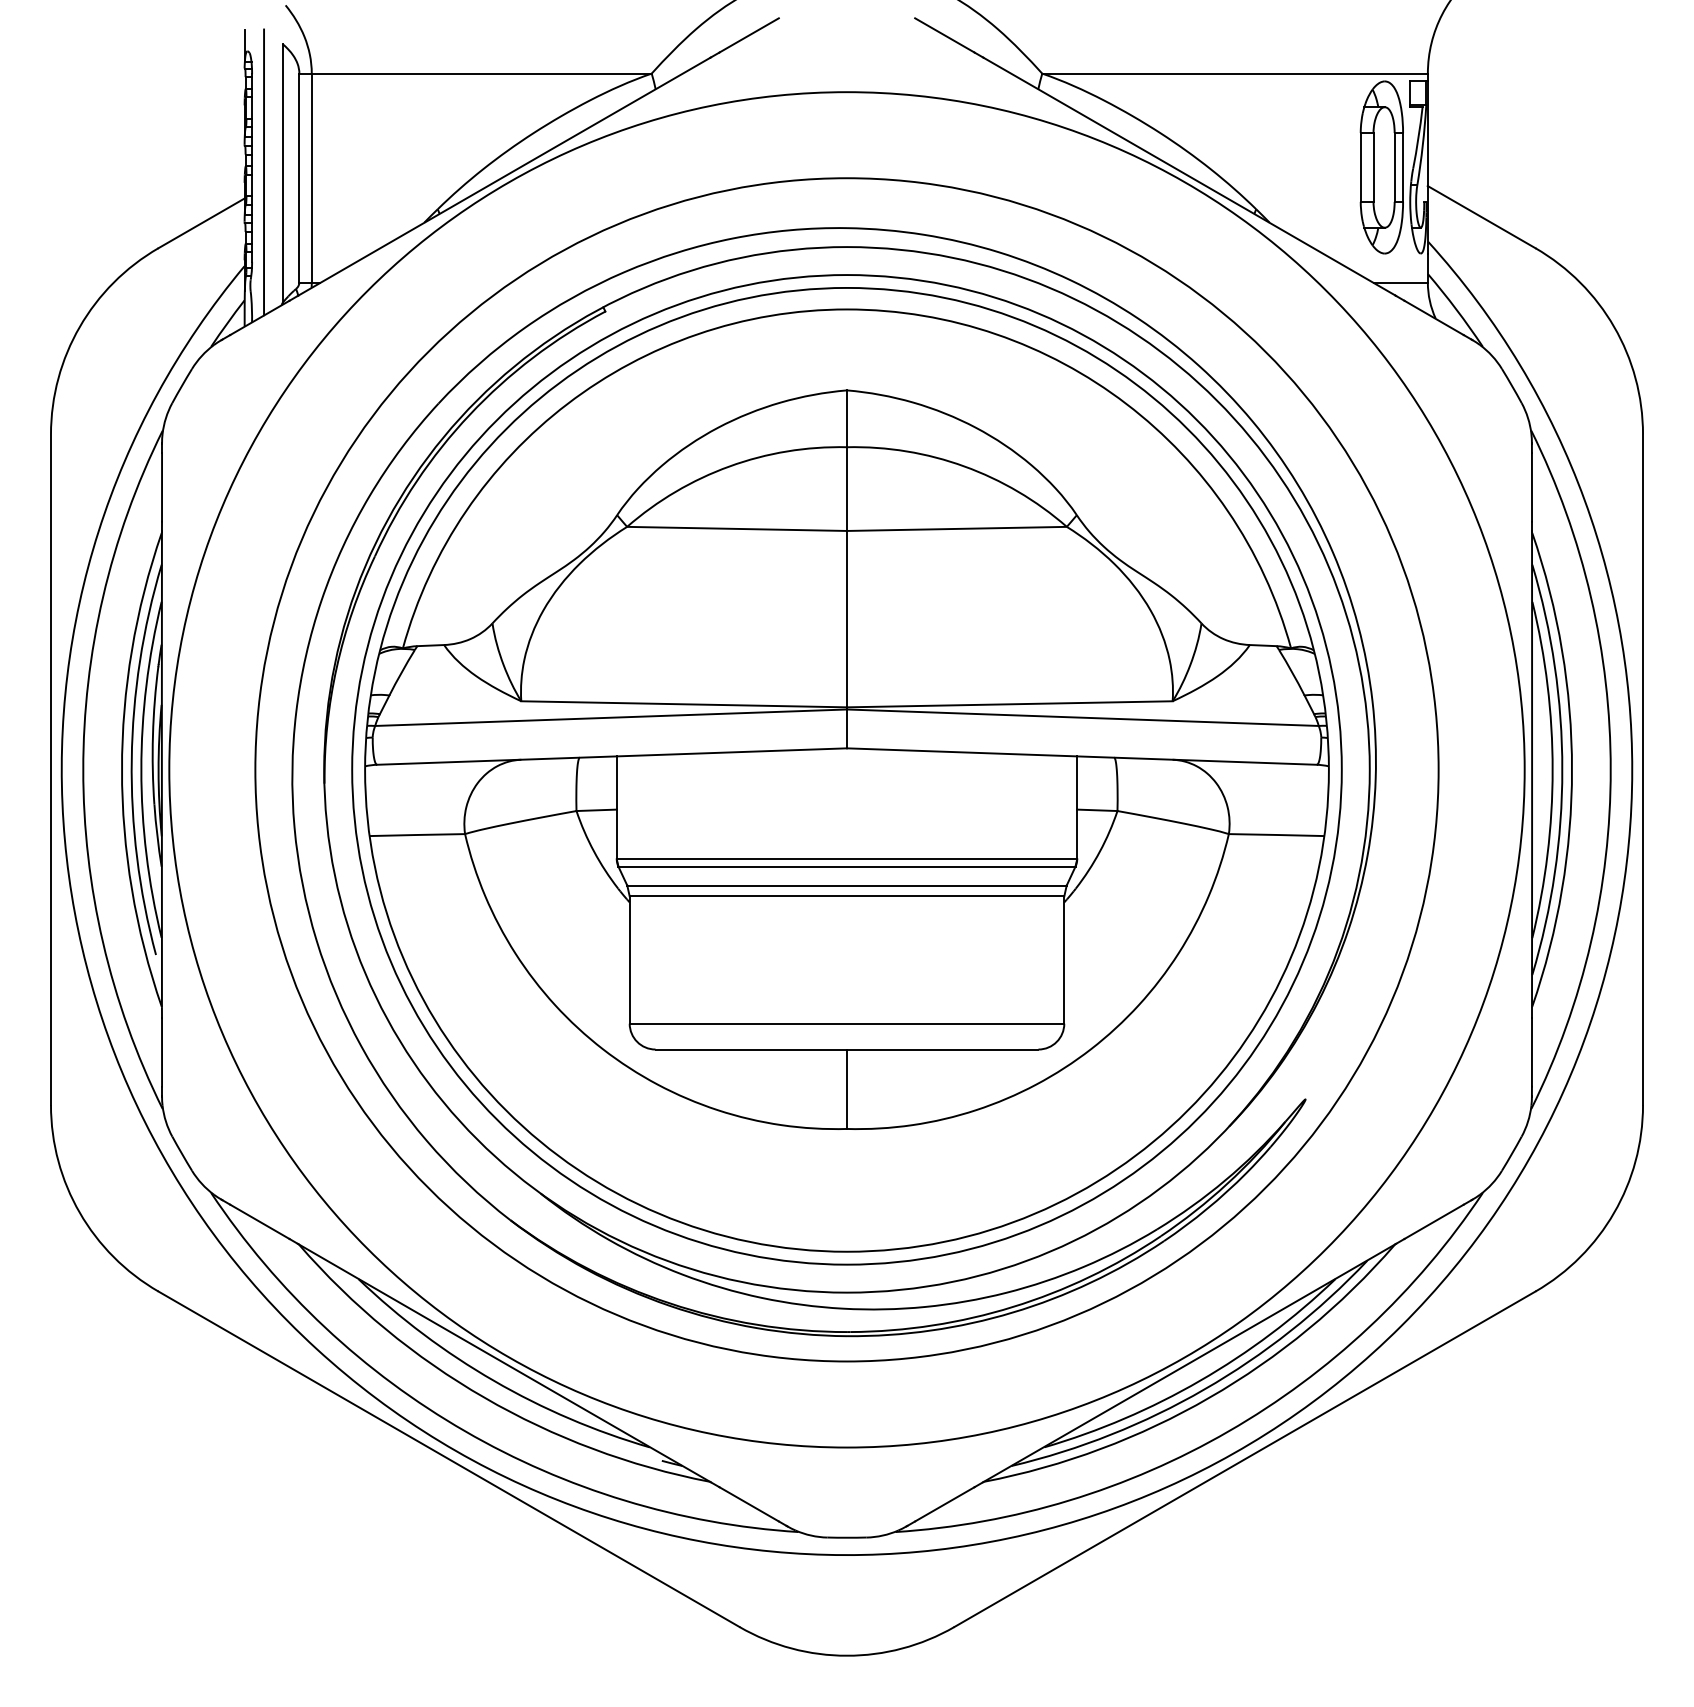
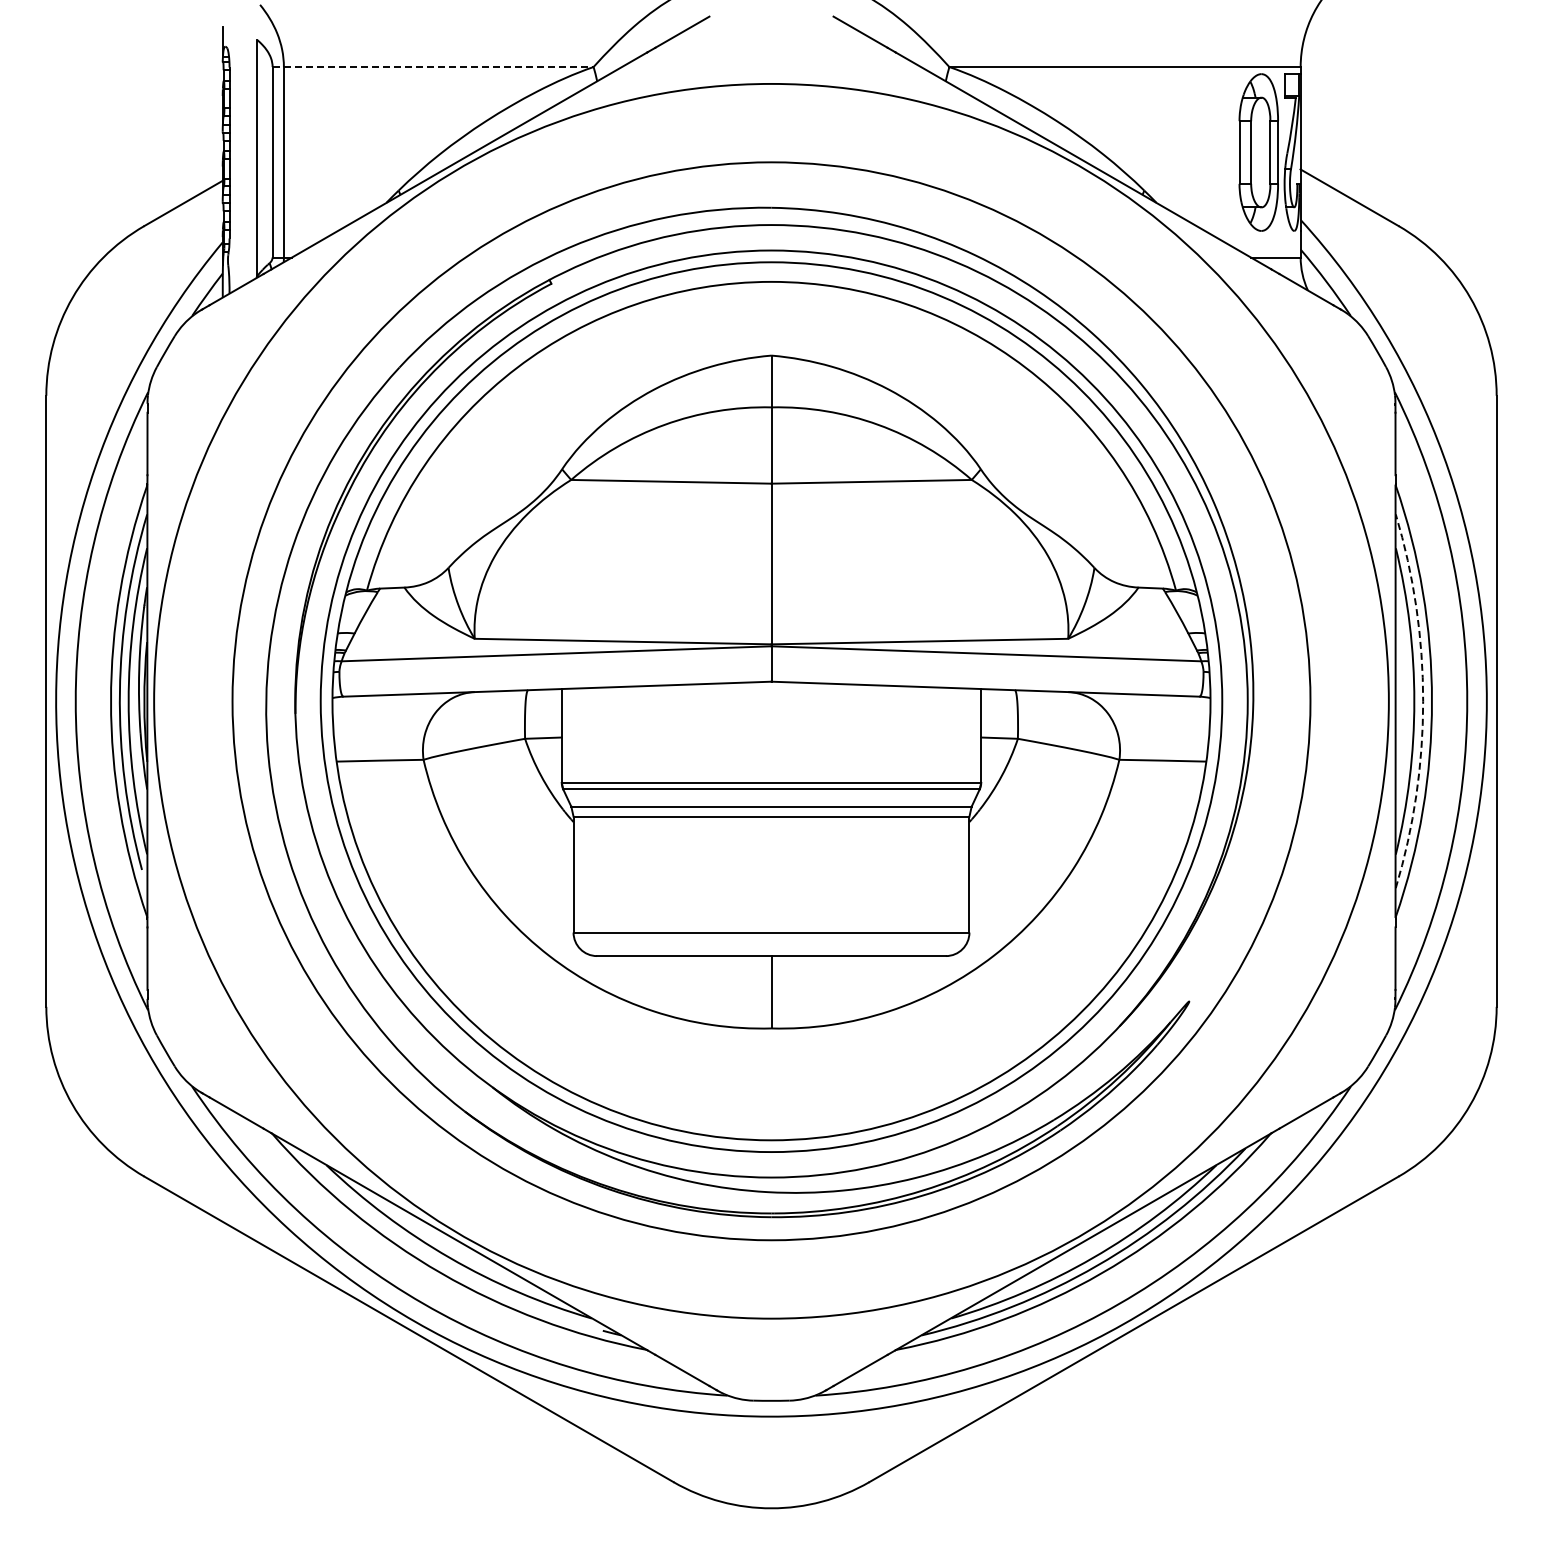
line: (475, 74) -> (433, 67), solid -> dashed
line: (264, 171) -> (240, 156), removed
arc: (1562, 770) -> (1423, 701), solid -> dashed

